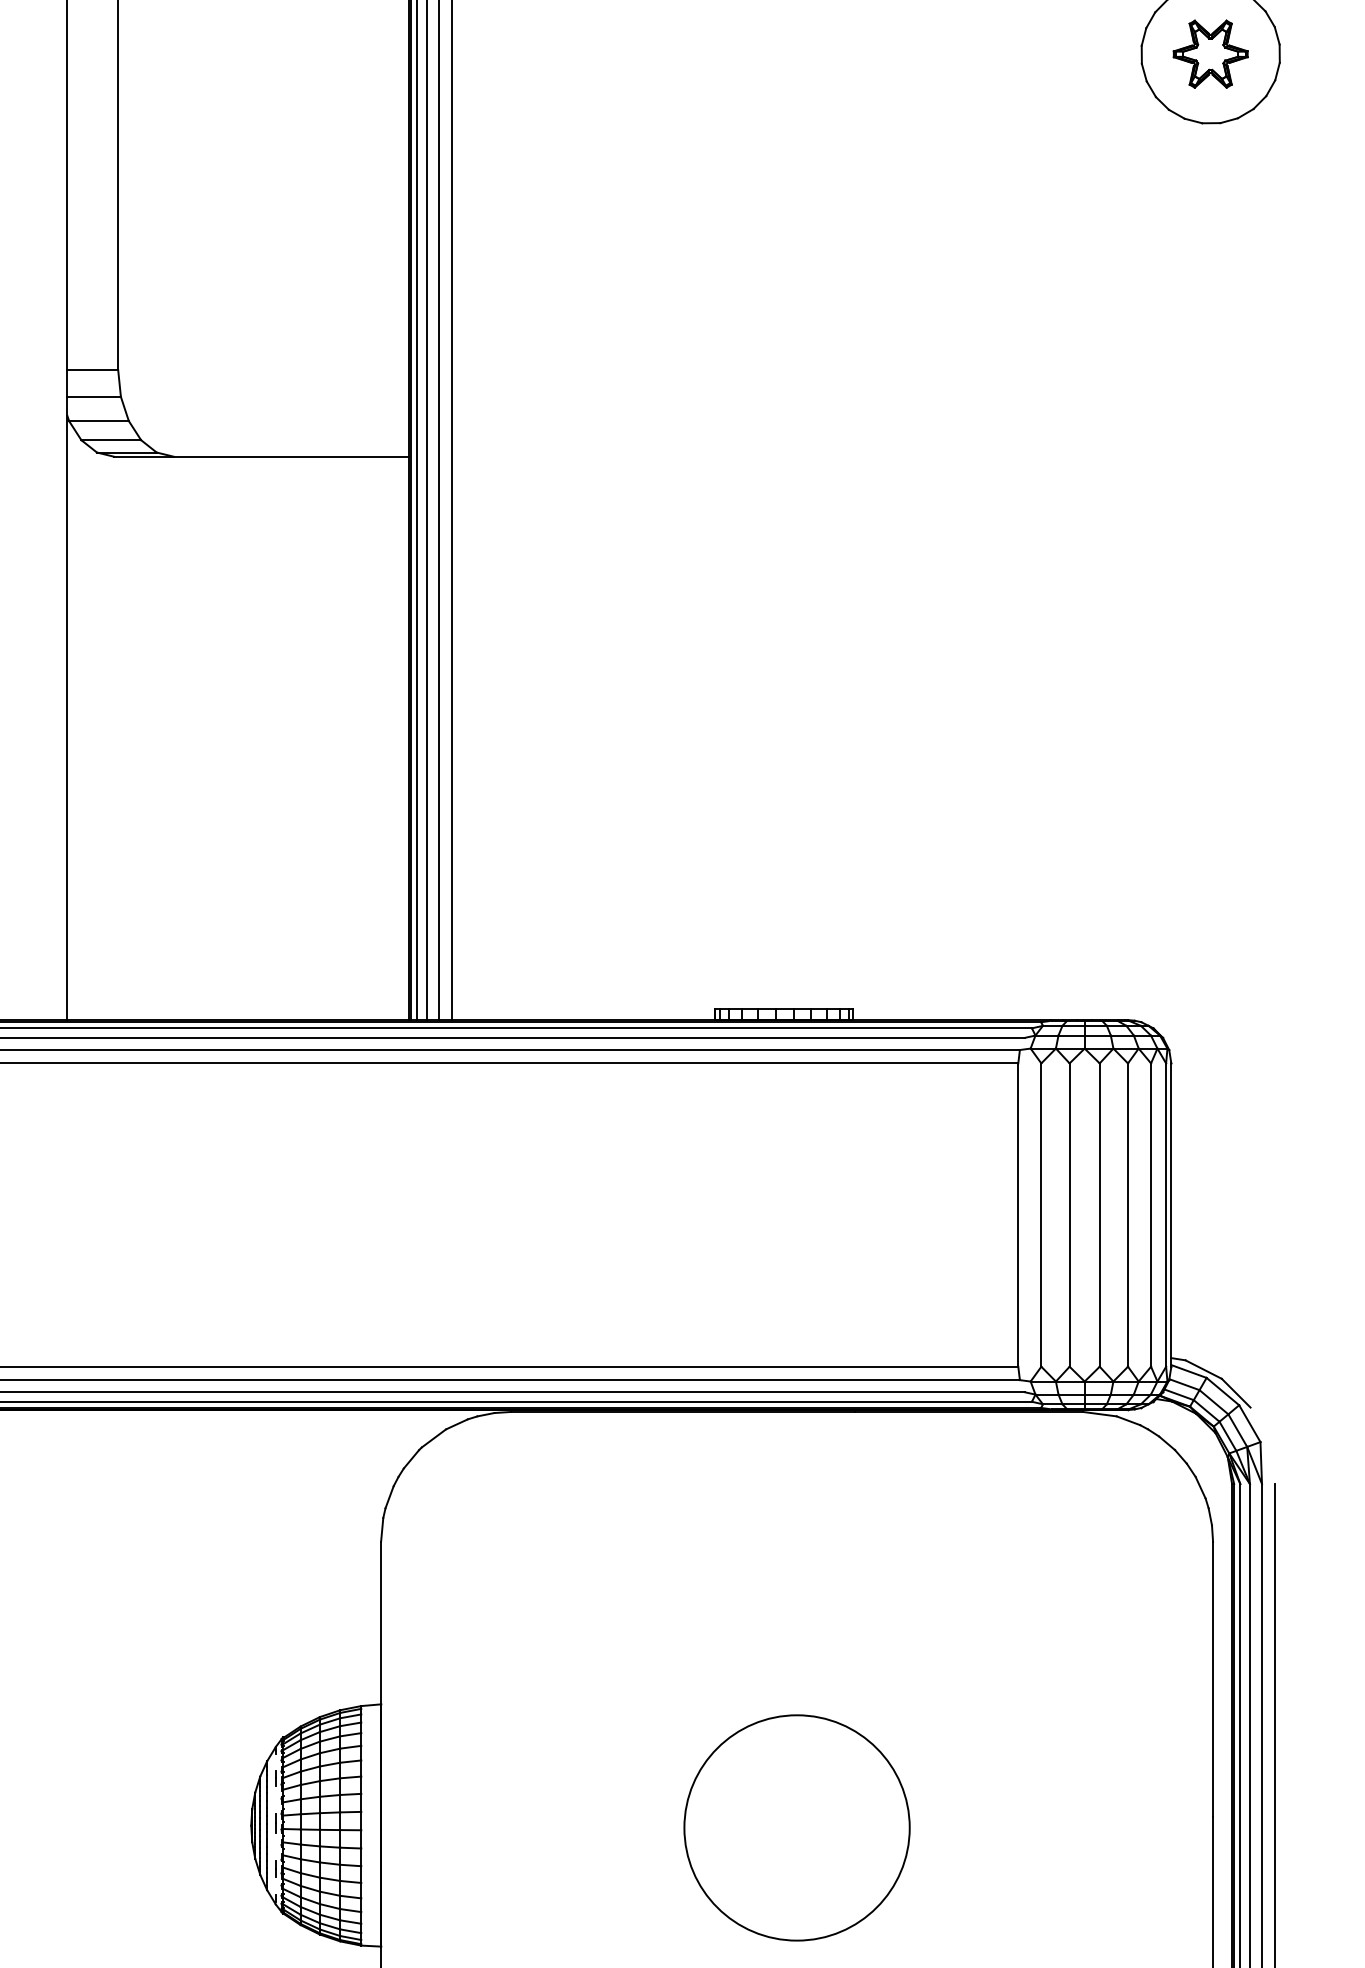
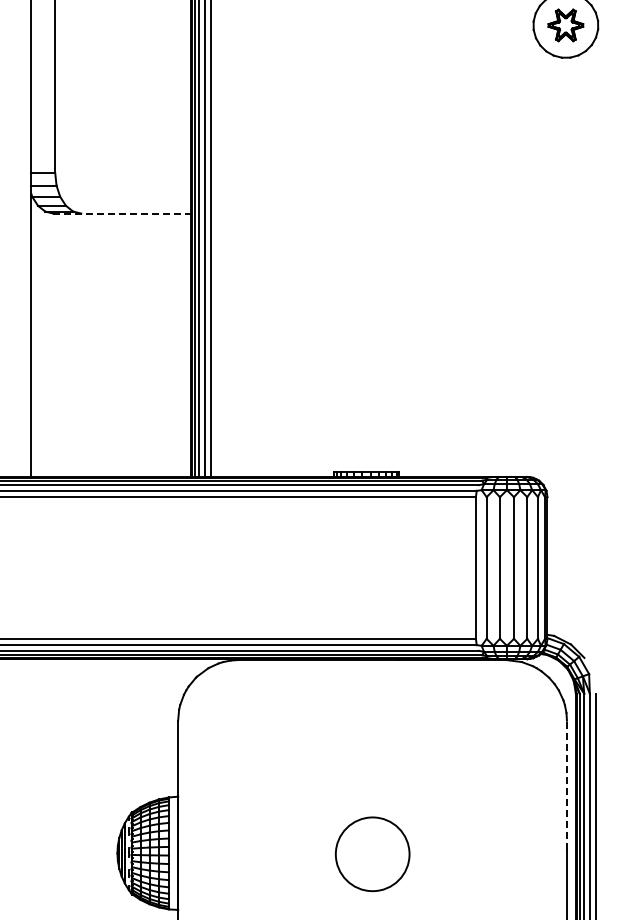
line: (262, 456) -> (122, 213), solid -> dashed
line: (1212, 1678) -> (566, 784), solid -> dashed
circle: (796, 1825) -> (372, 853), size x0.7

